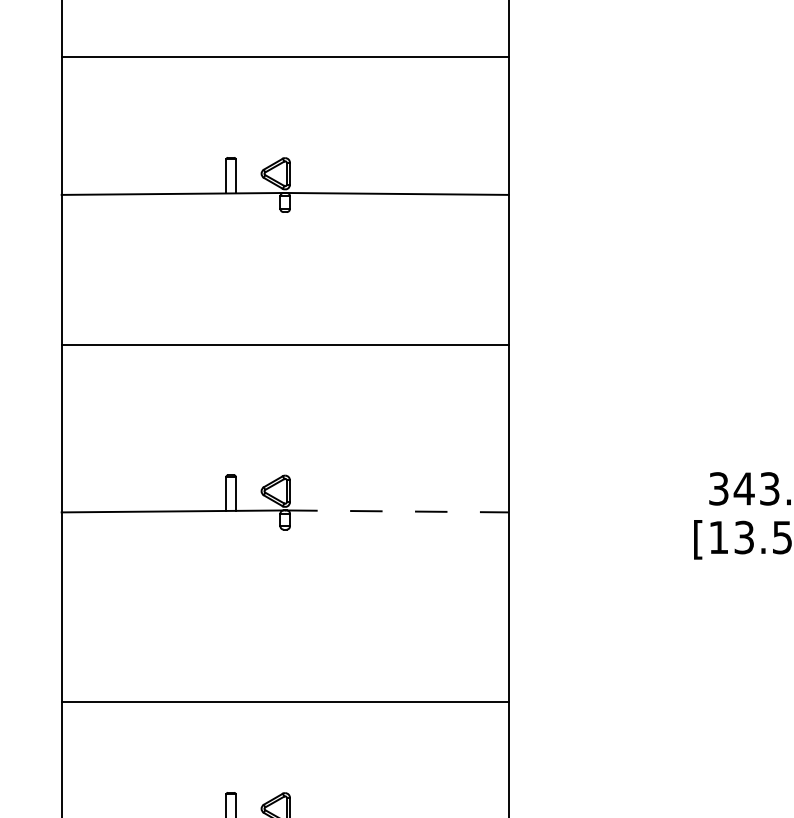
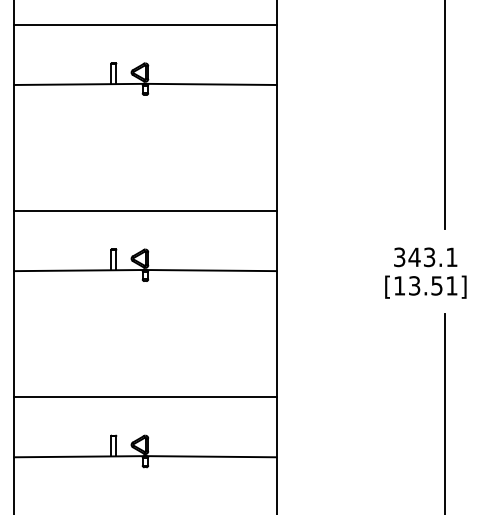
line: (285, 57) -> (145, 25), moved
line: (285, 345) -> (145, 211), moved
line: (397, 511) -> (211, 270), dashed -> solid
line: (285, 702) -> (145, 397), moved

